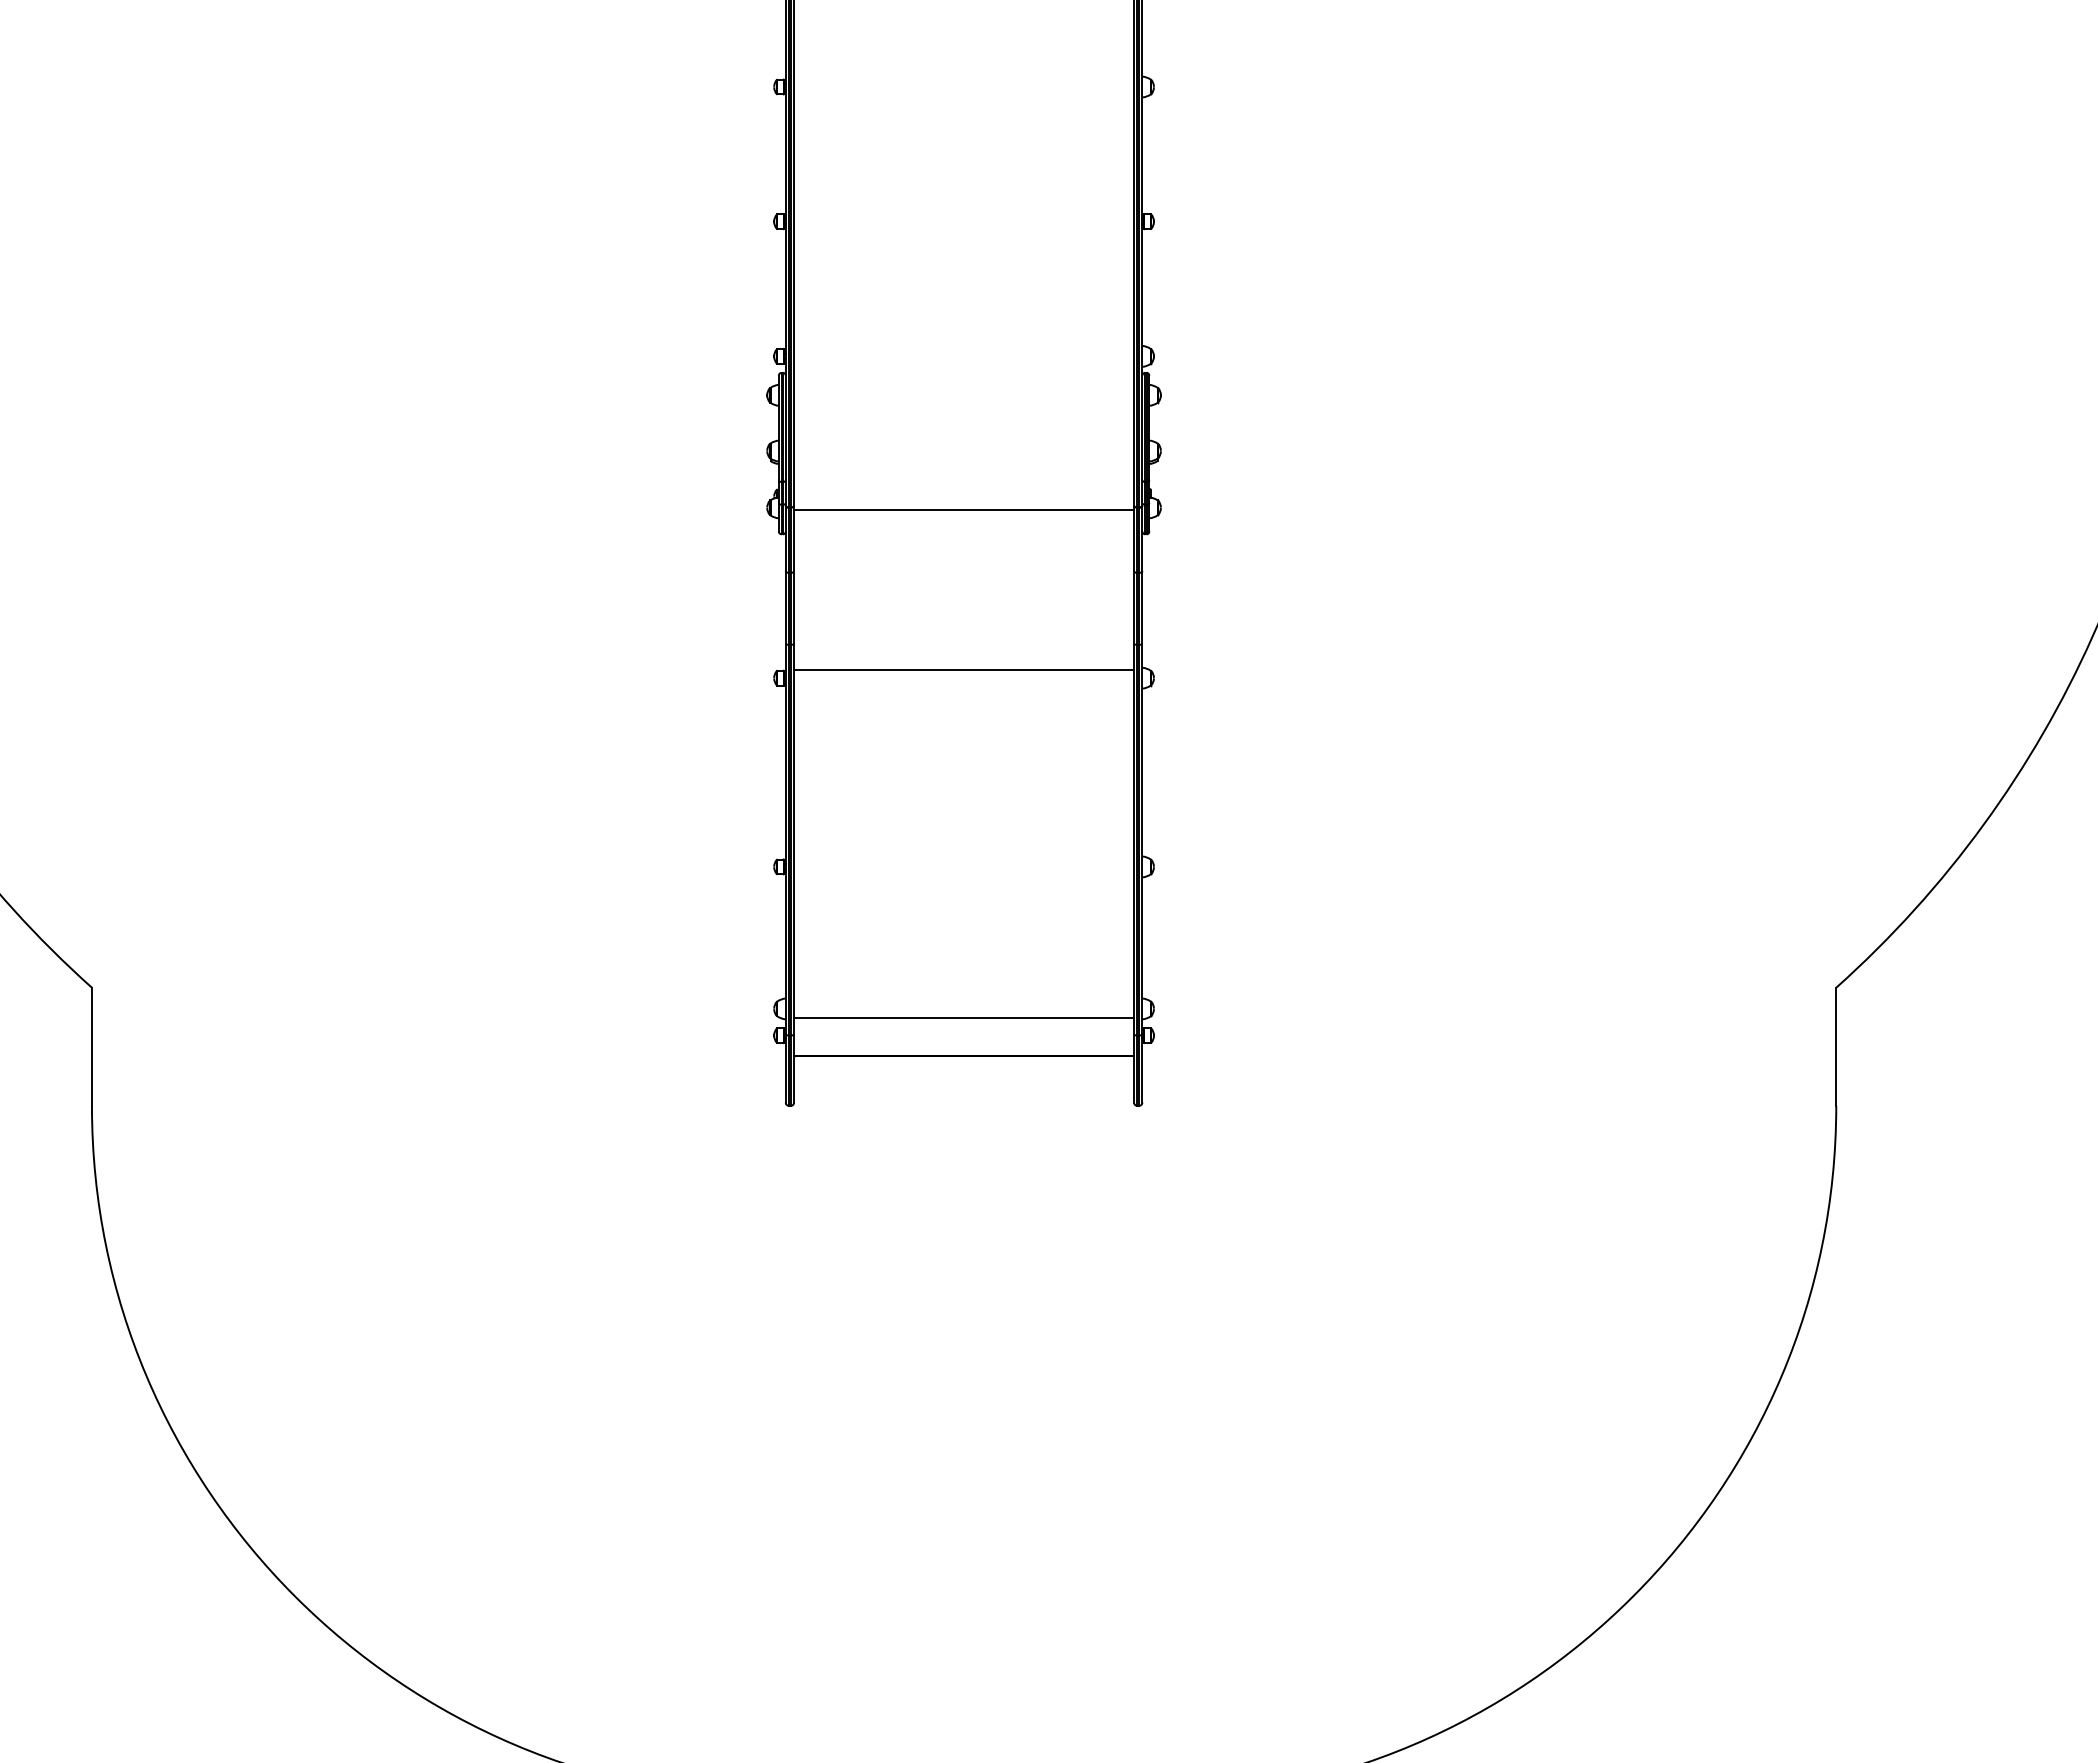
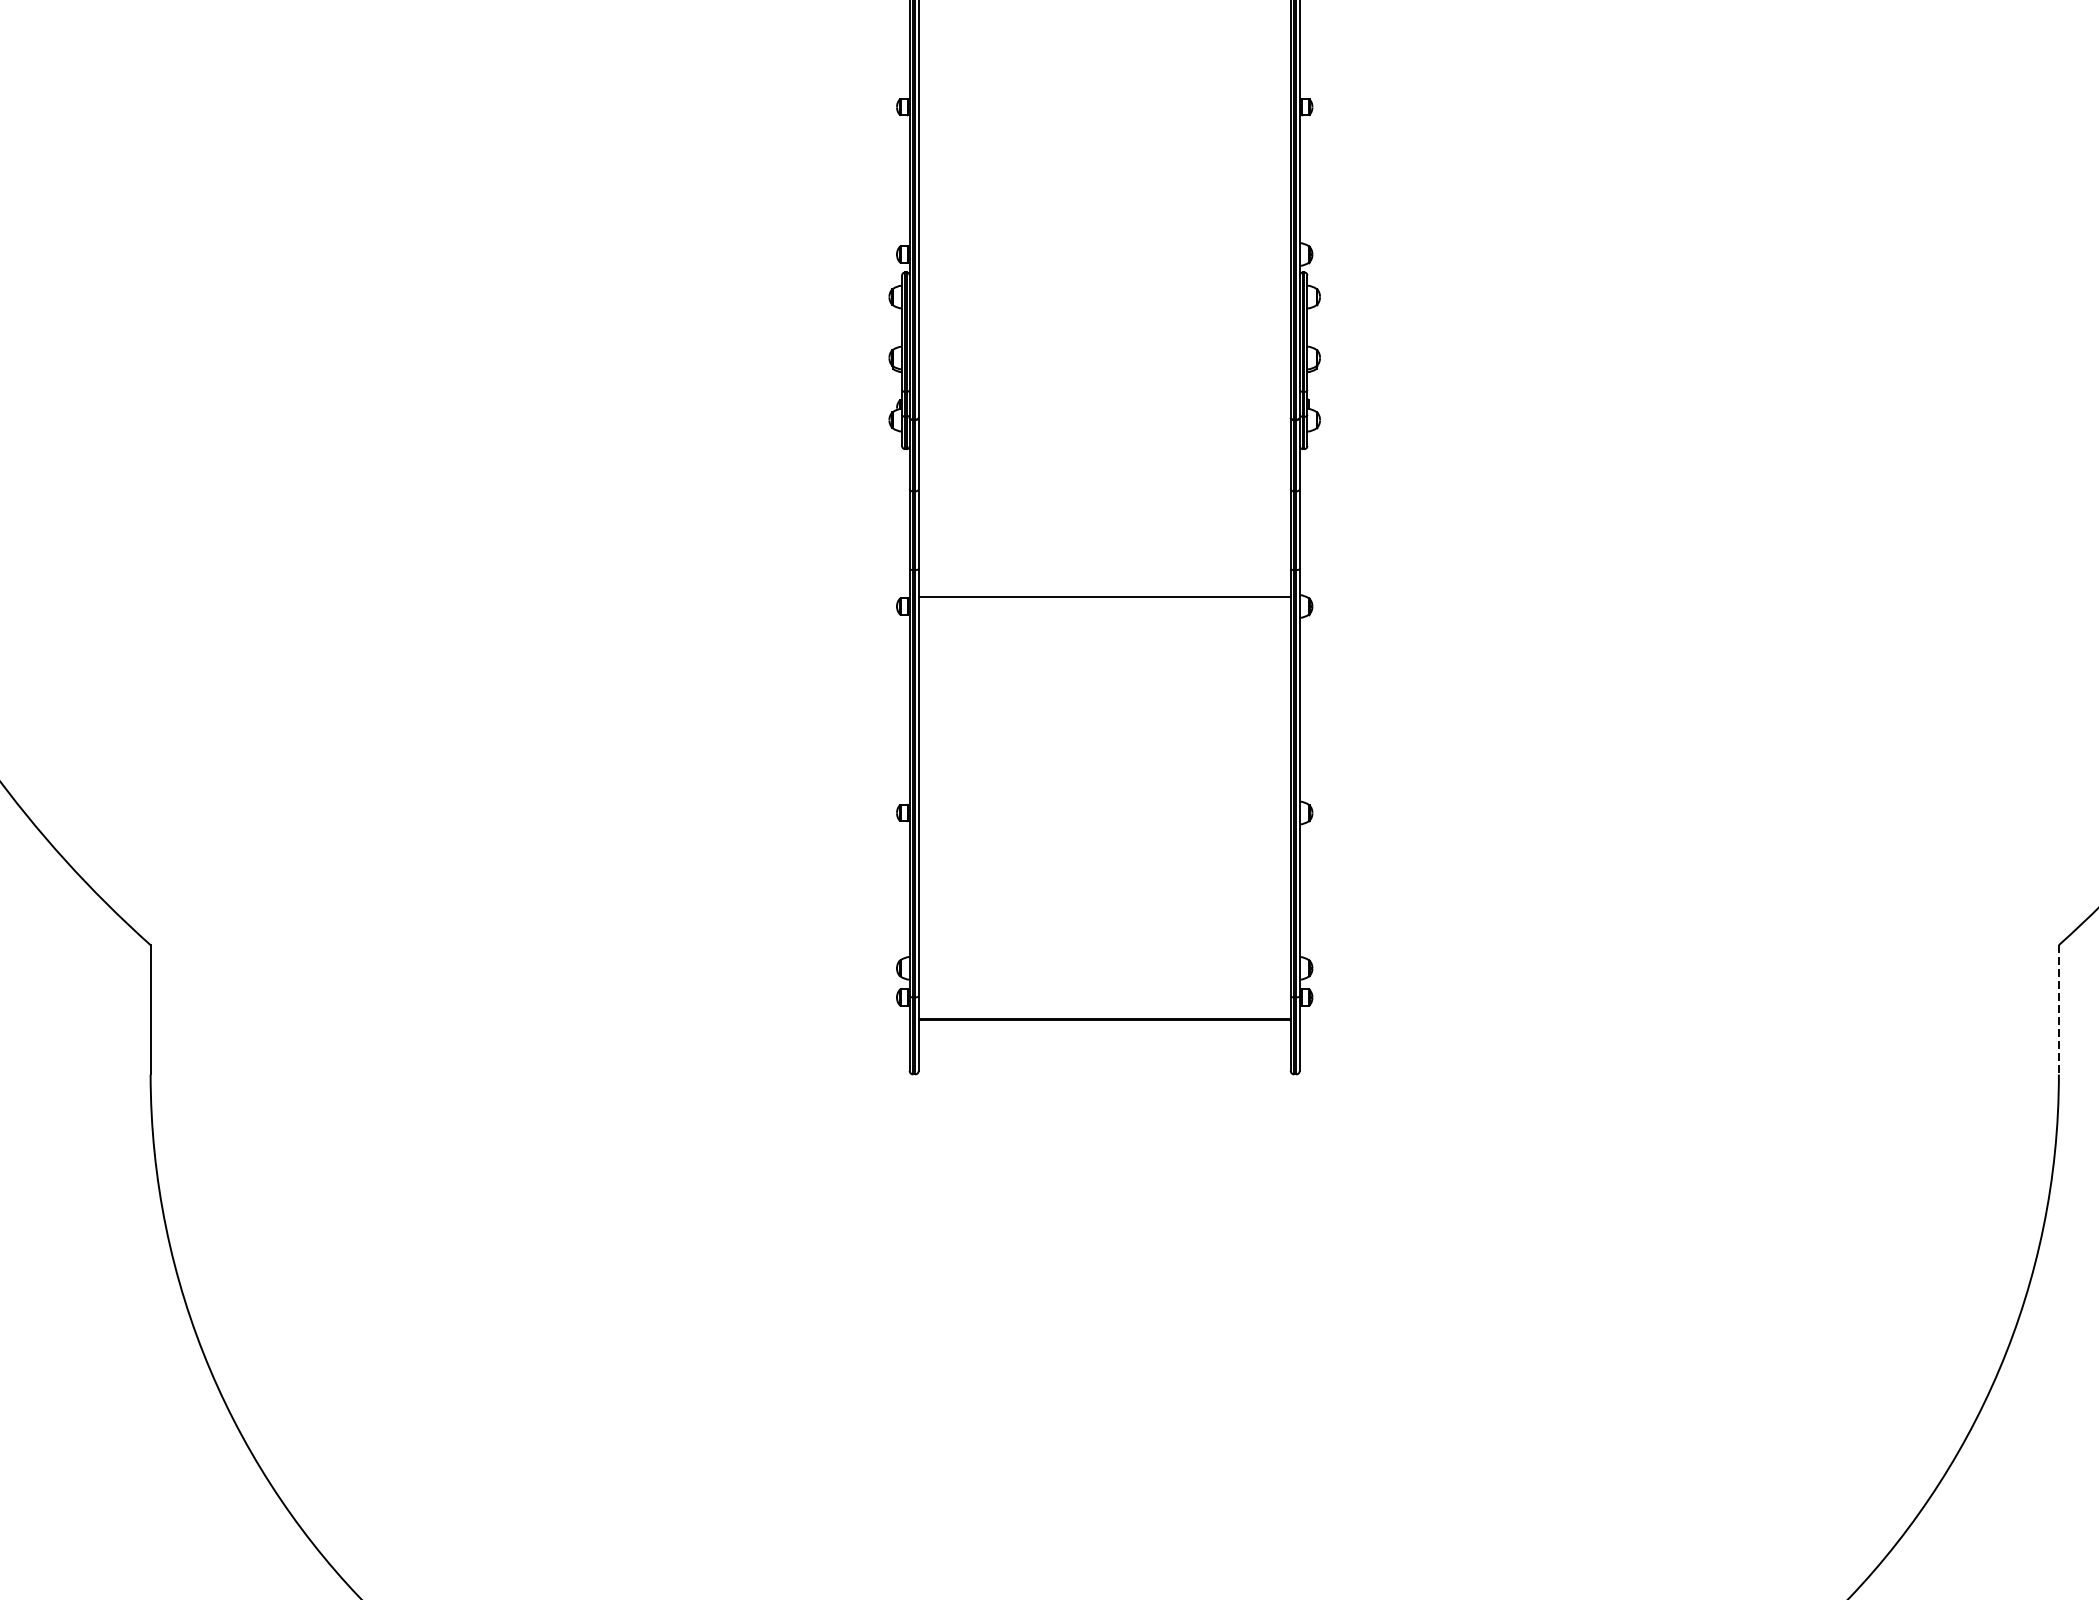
line: (964, 510) -> (1105, 423), removed
line: (964, 1018) -> (1105, 978), removed
line: (1836, 1047) -> (2059, 1010), solid -> dashed

